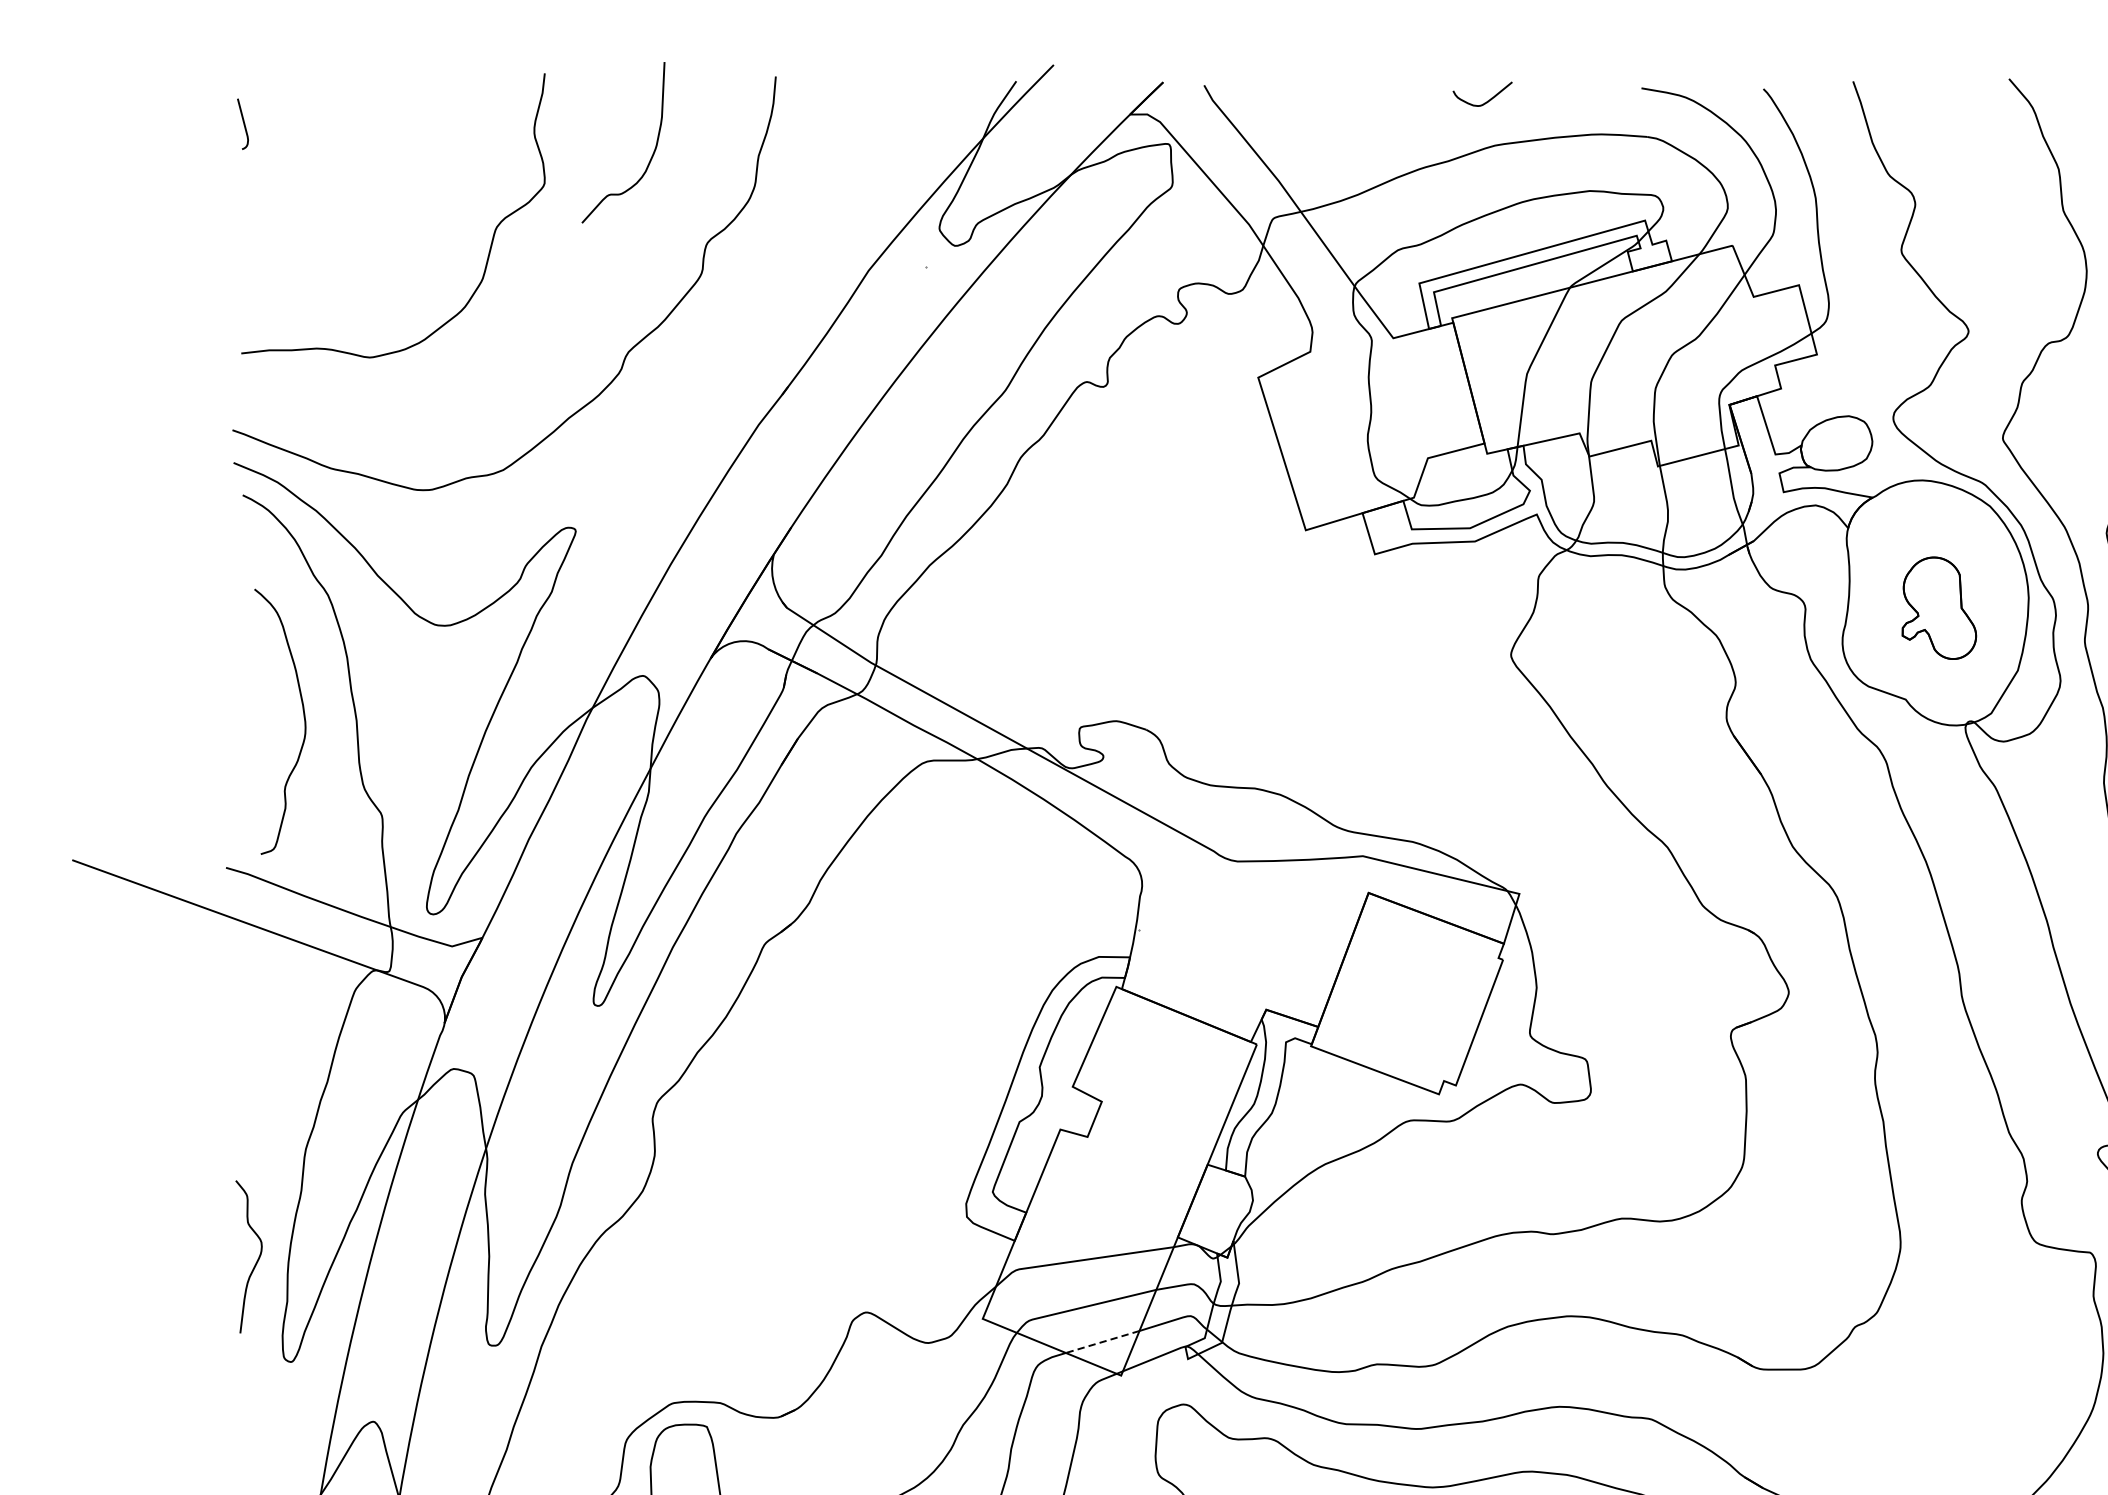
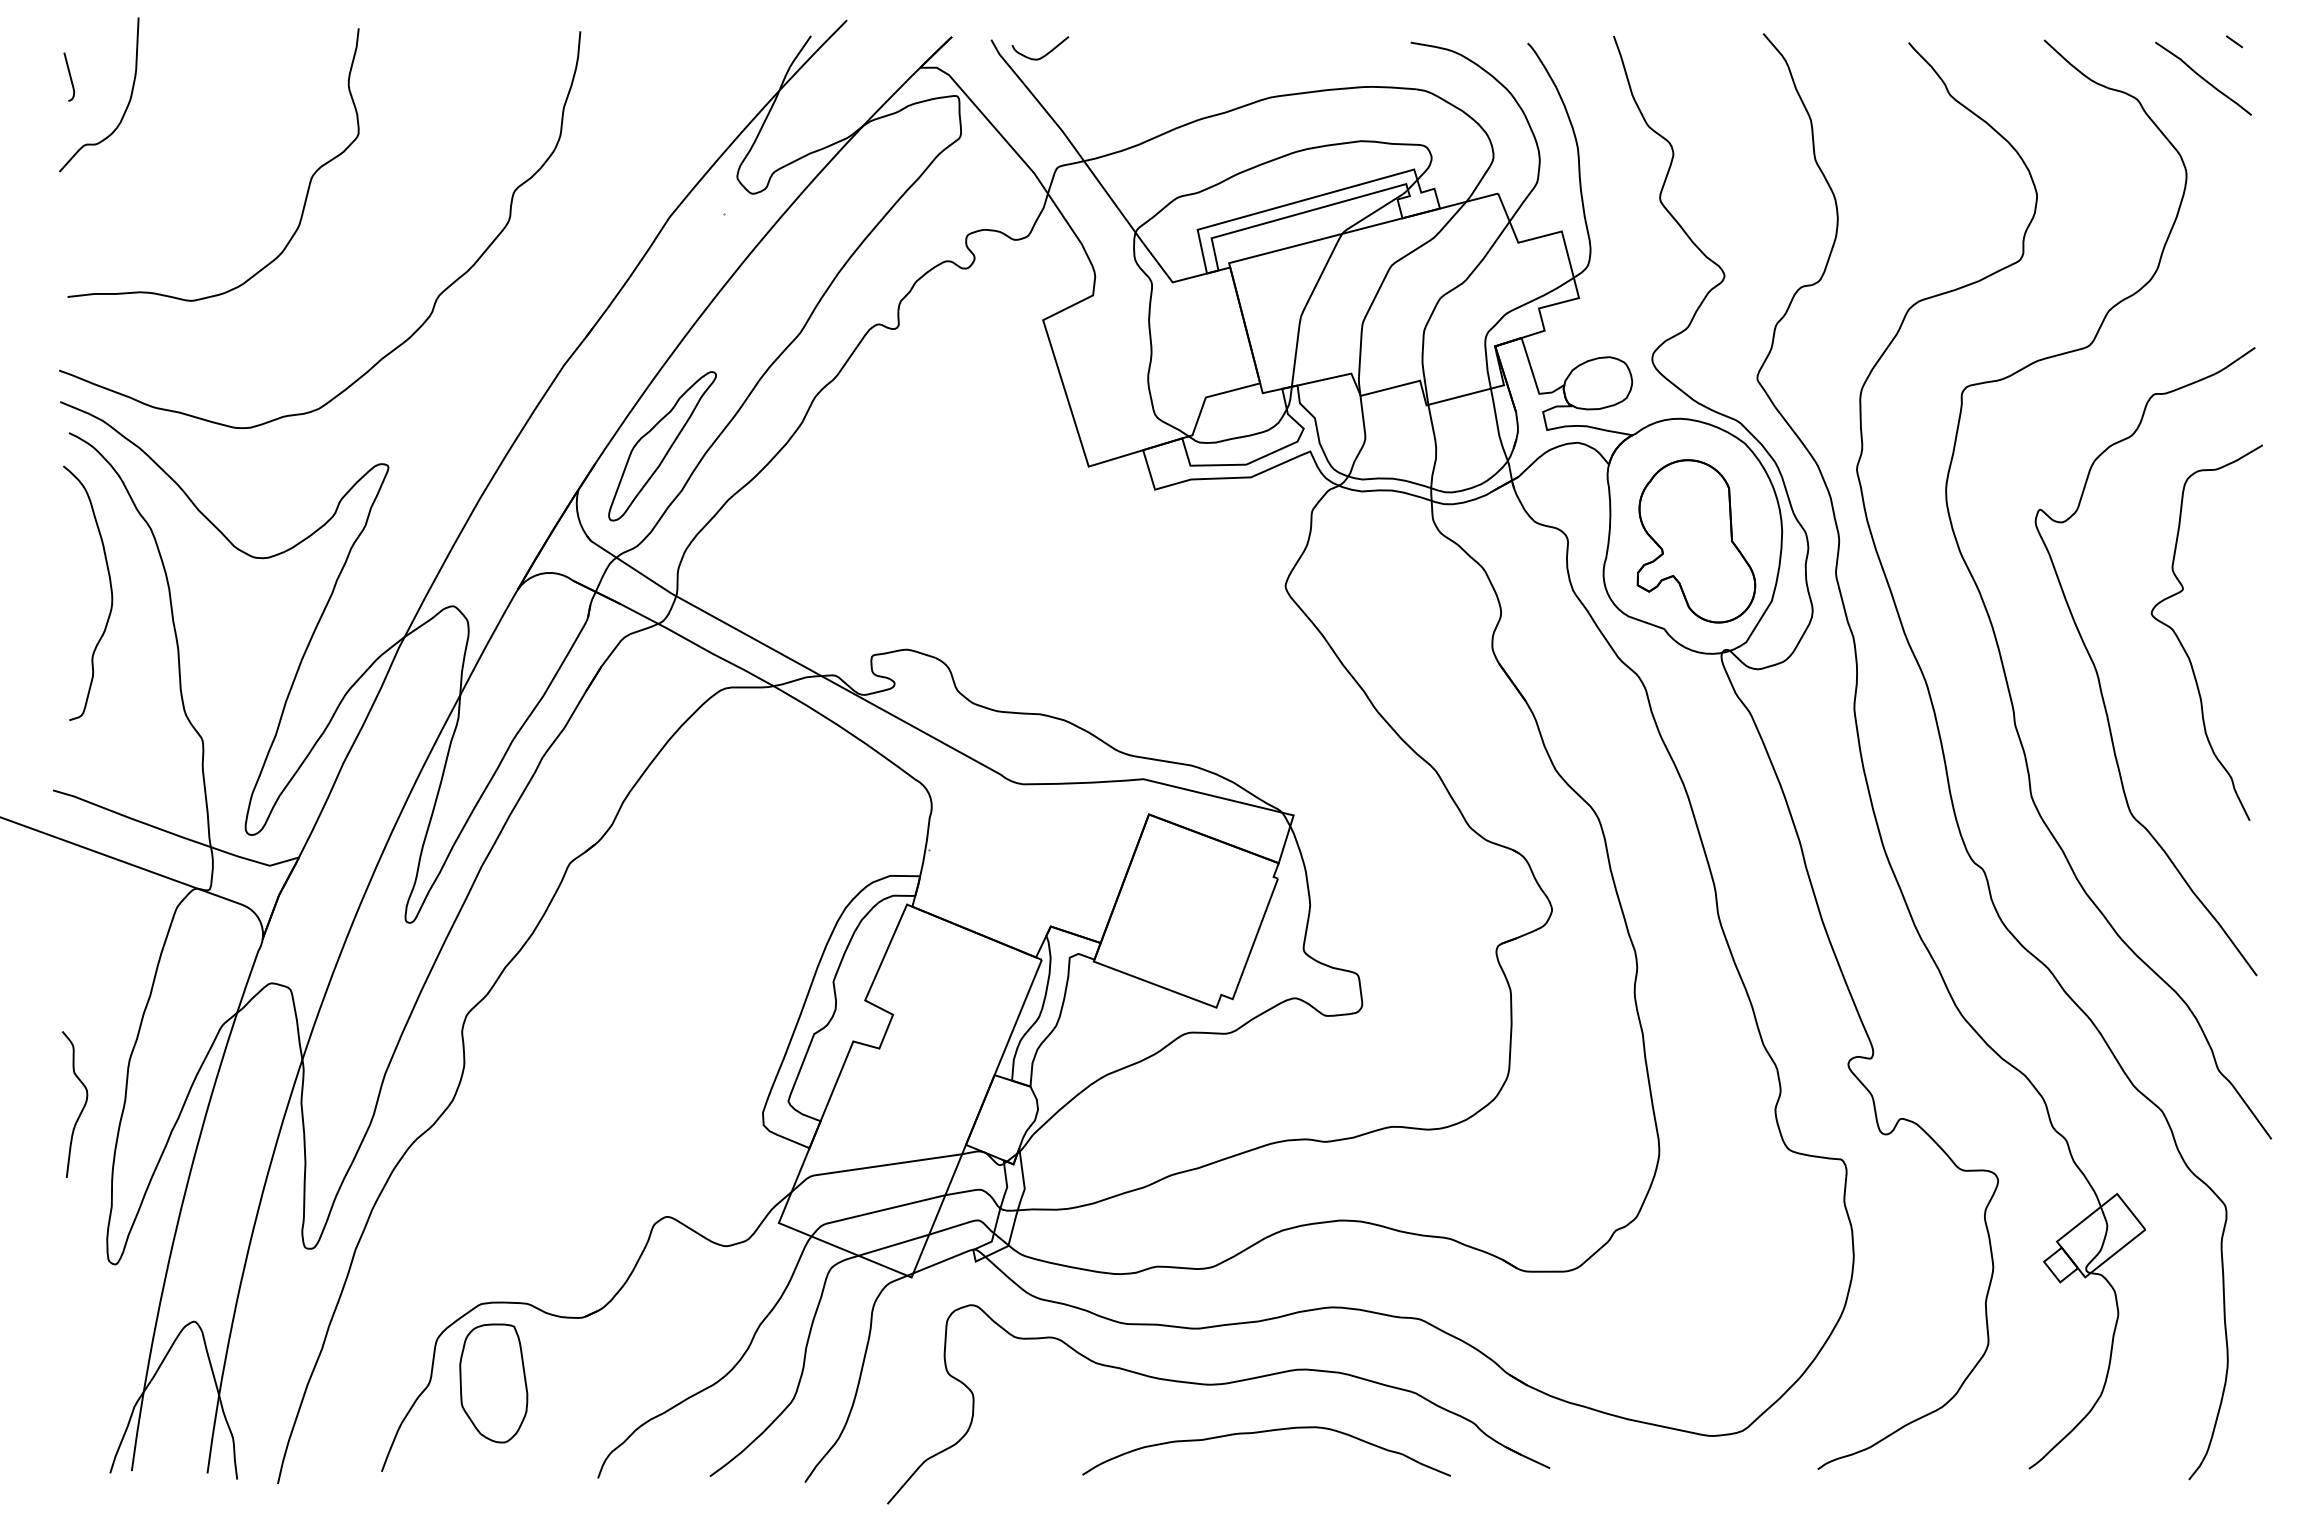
curve: (1485, 101) -> (1043, 55), moved
curve: (650, 156) -> (125, 108), moved
part: (861, 509) -> (662, 446), added
part: (1939, 608) -> (1696, 541), size x1.67
curve: (303, 719) -> (110, 591), moved
curve: (256, 1259) -> (82, 1107), moved
line: (1102, 1342) -> (893, 1245), dashed -> solid

